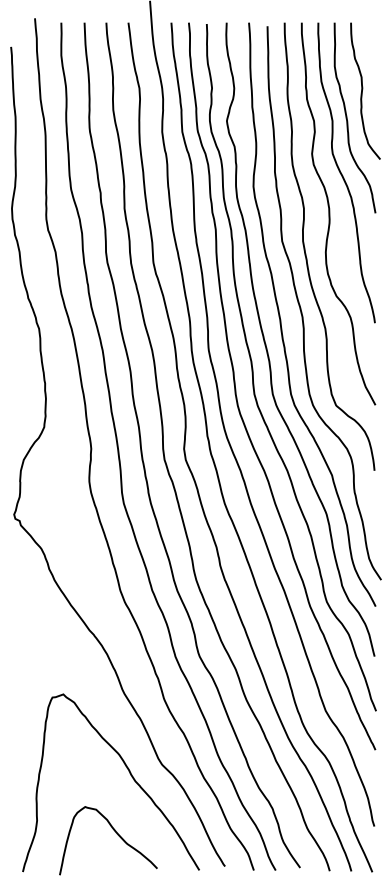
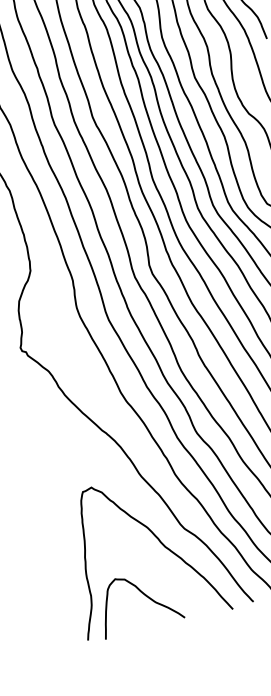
curve: (117, 835) -> (146, 597), moved

